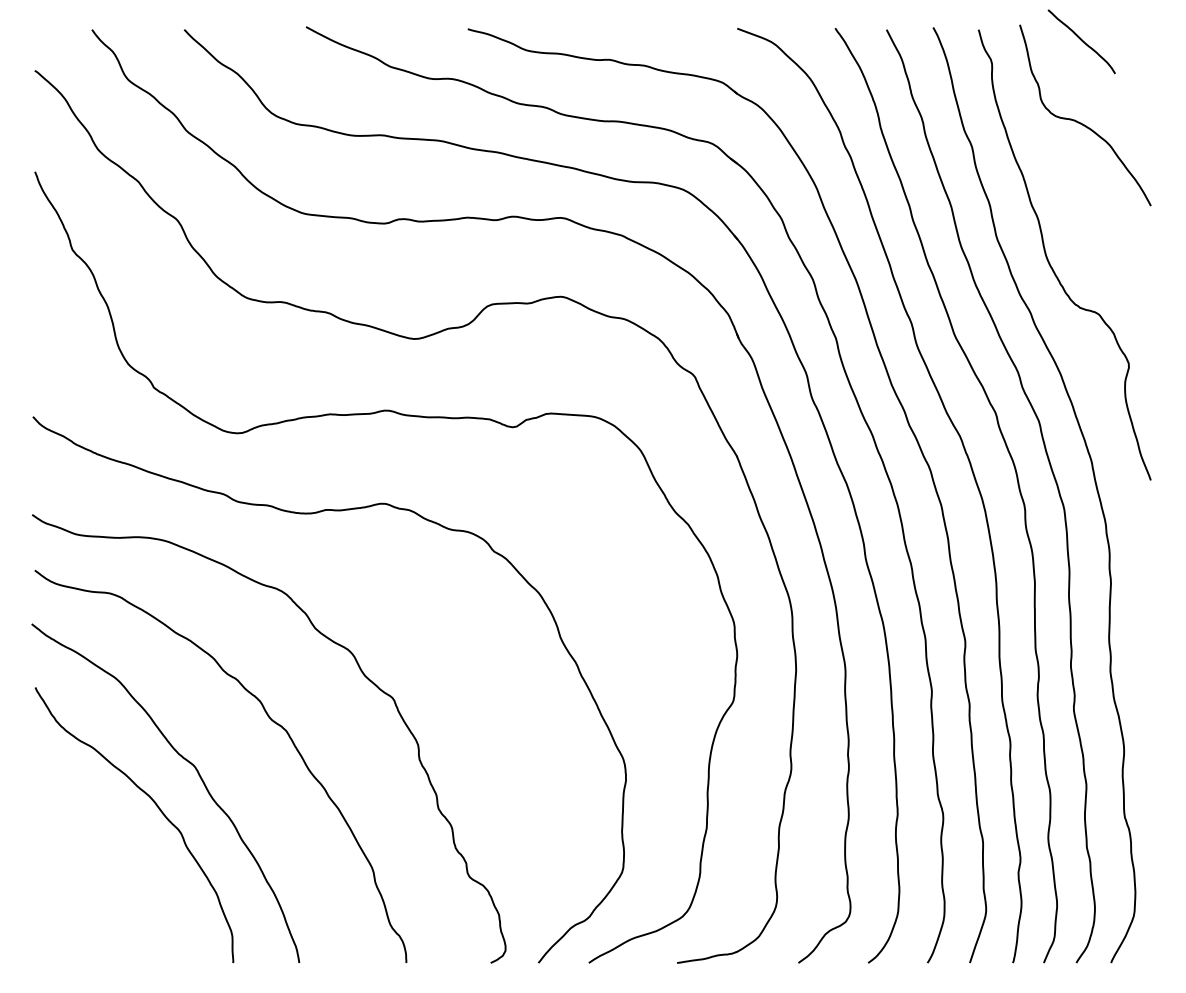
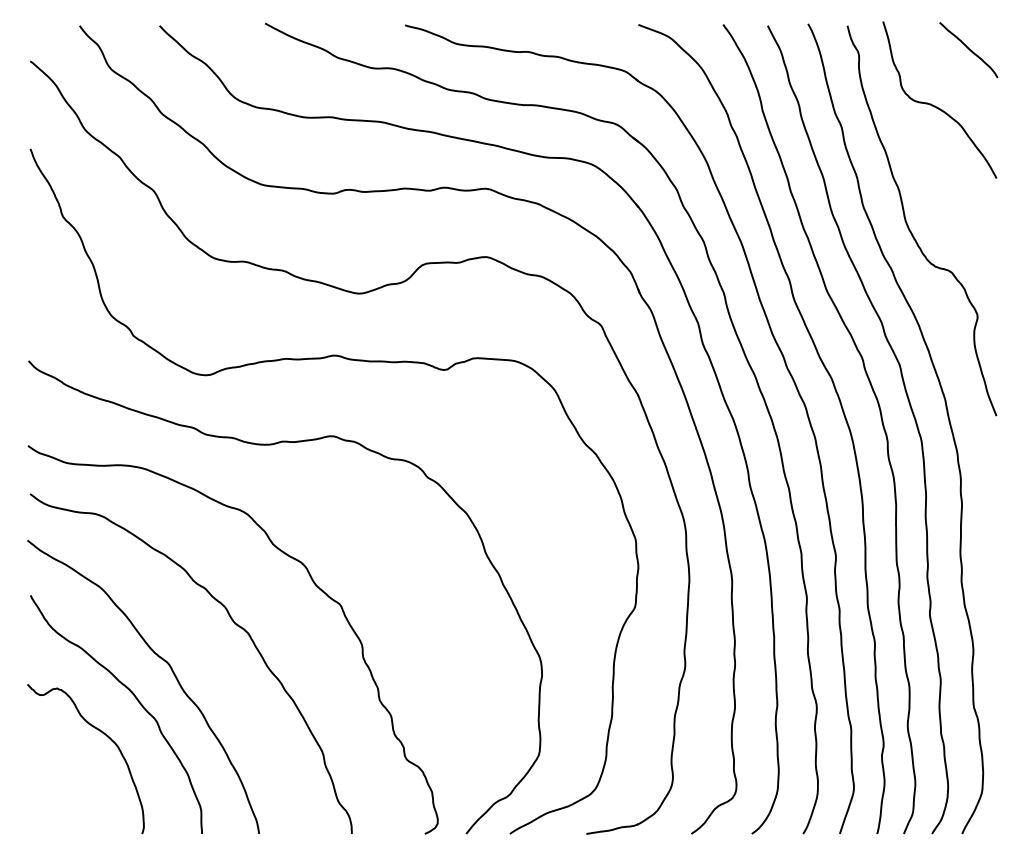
curve: (1081, 41) -> (968, 49), moved
curve: (121, 849) -> (105, 735), added

